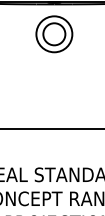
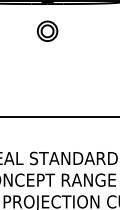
part: (54, 34) -> (47, 31), size x0.6

